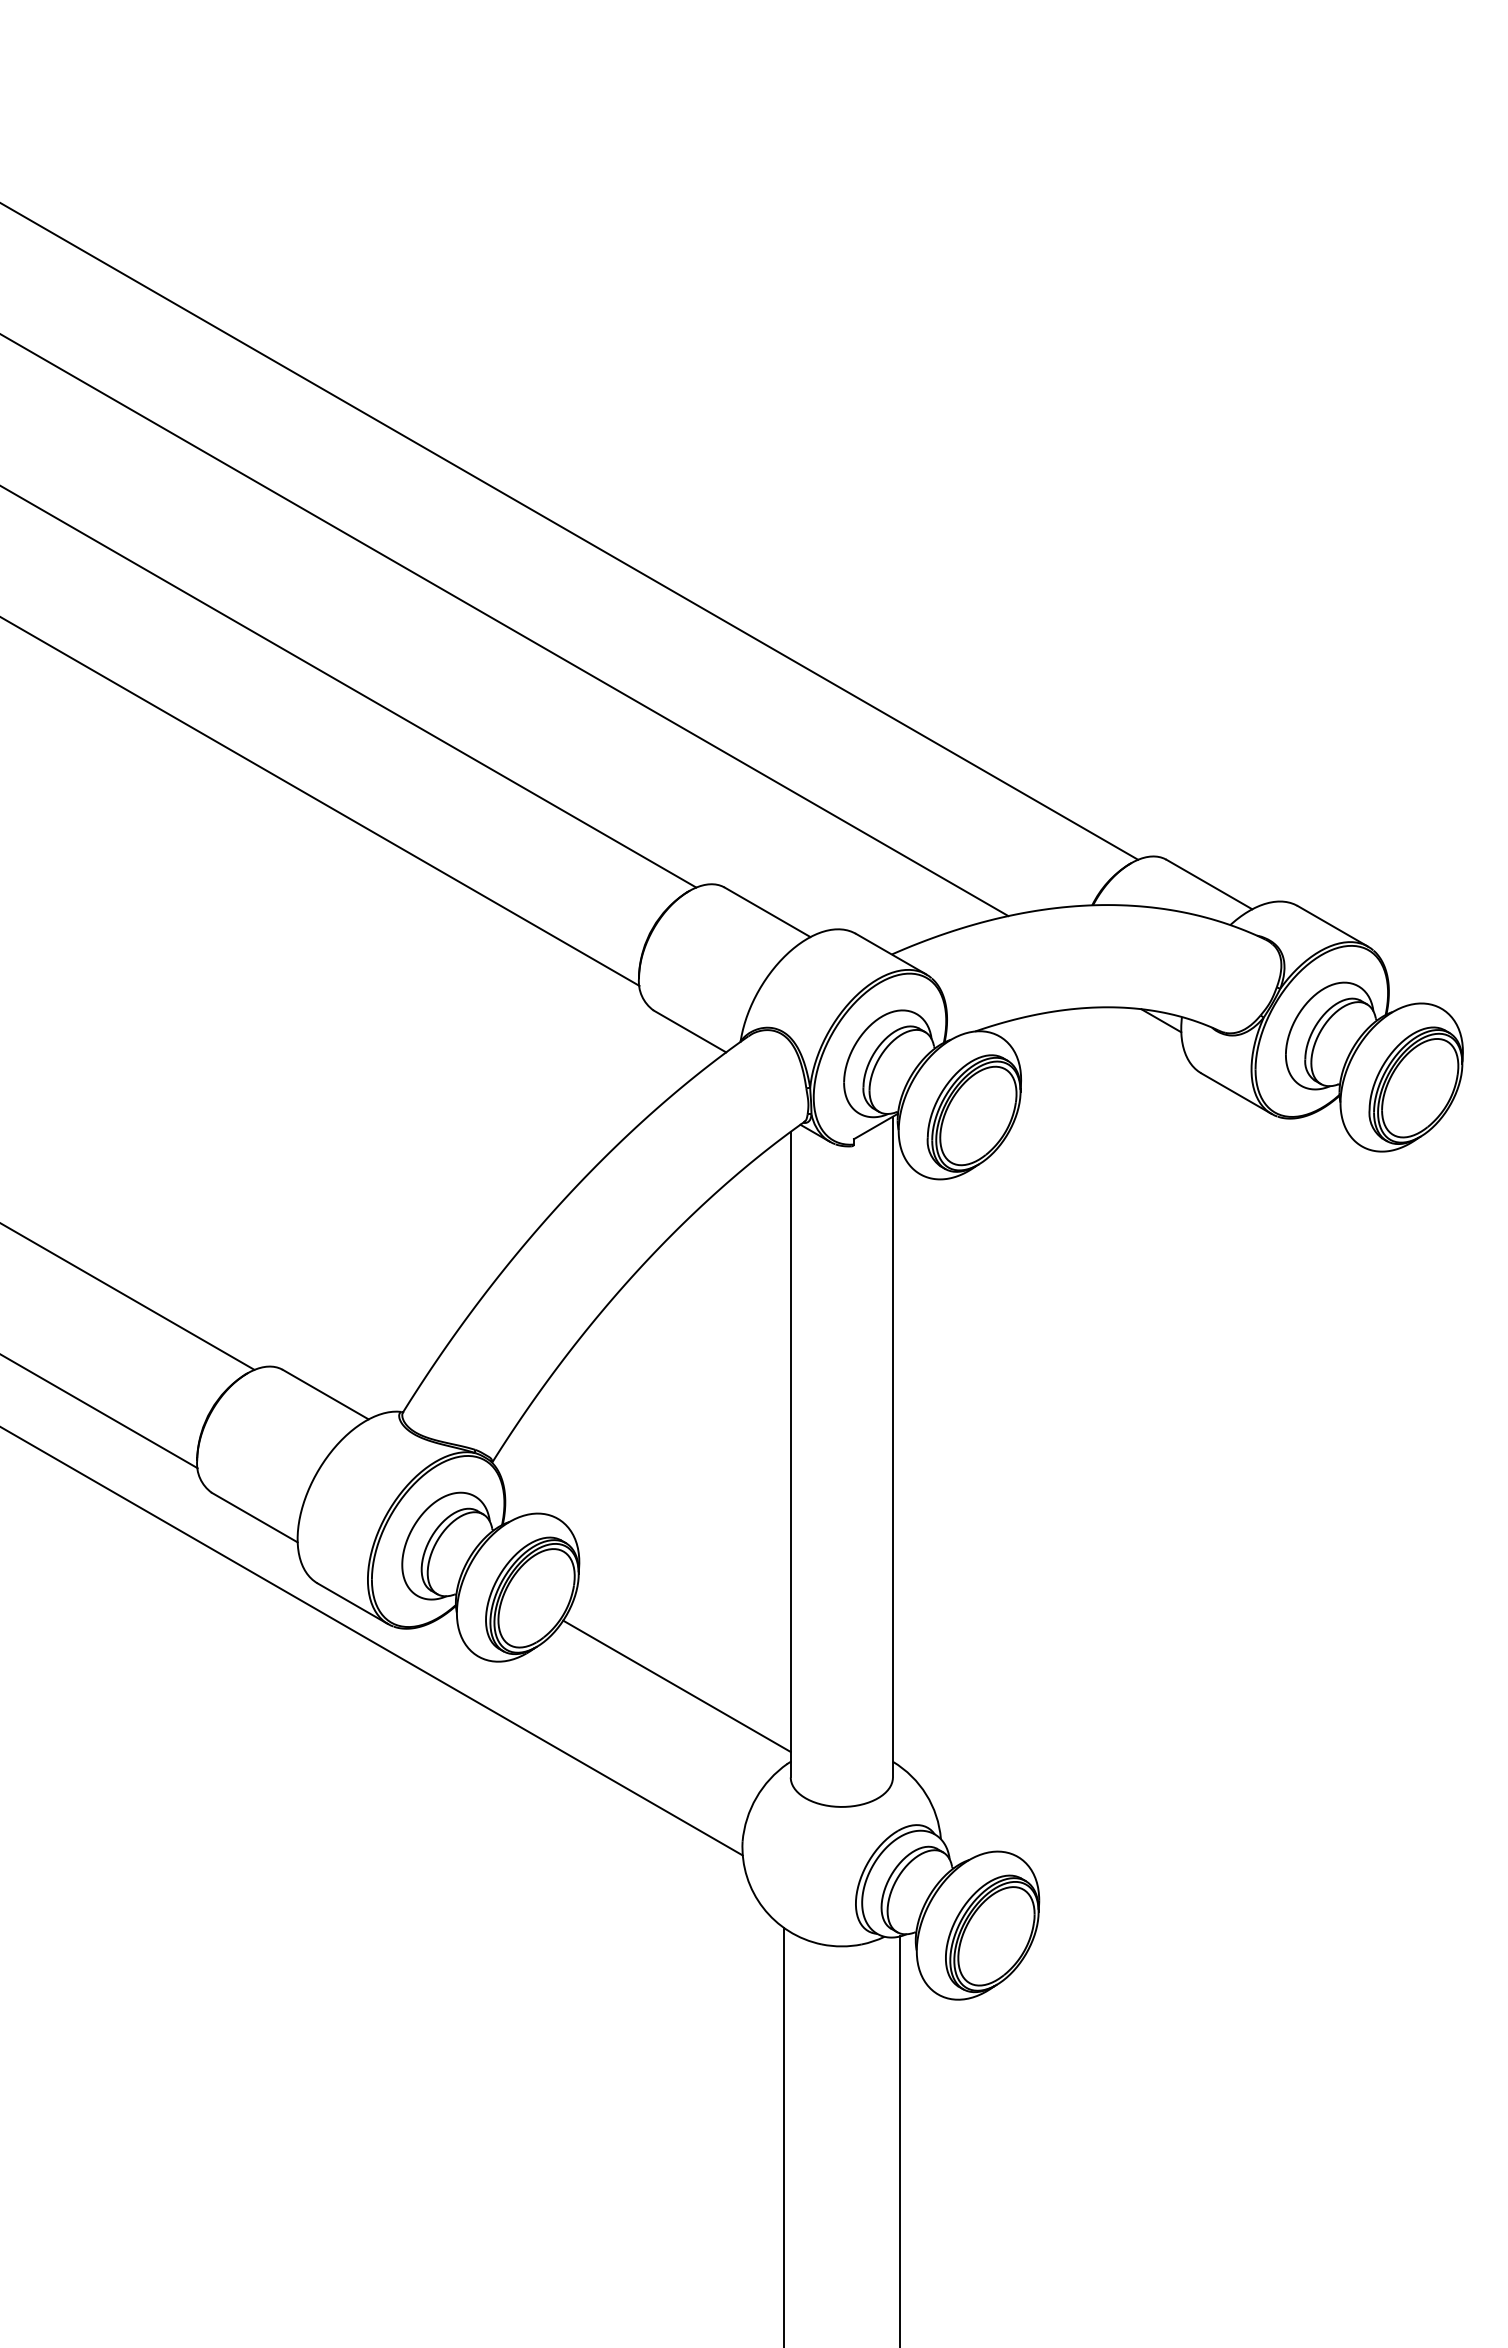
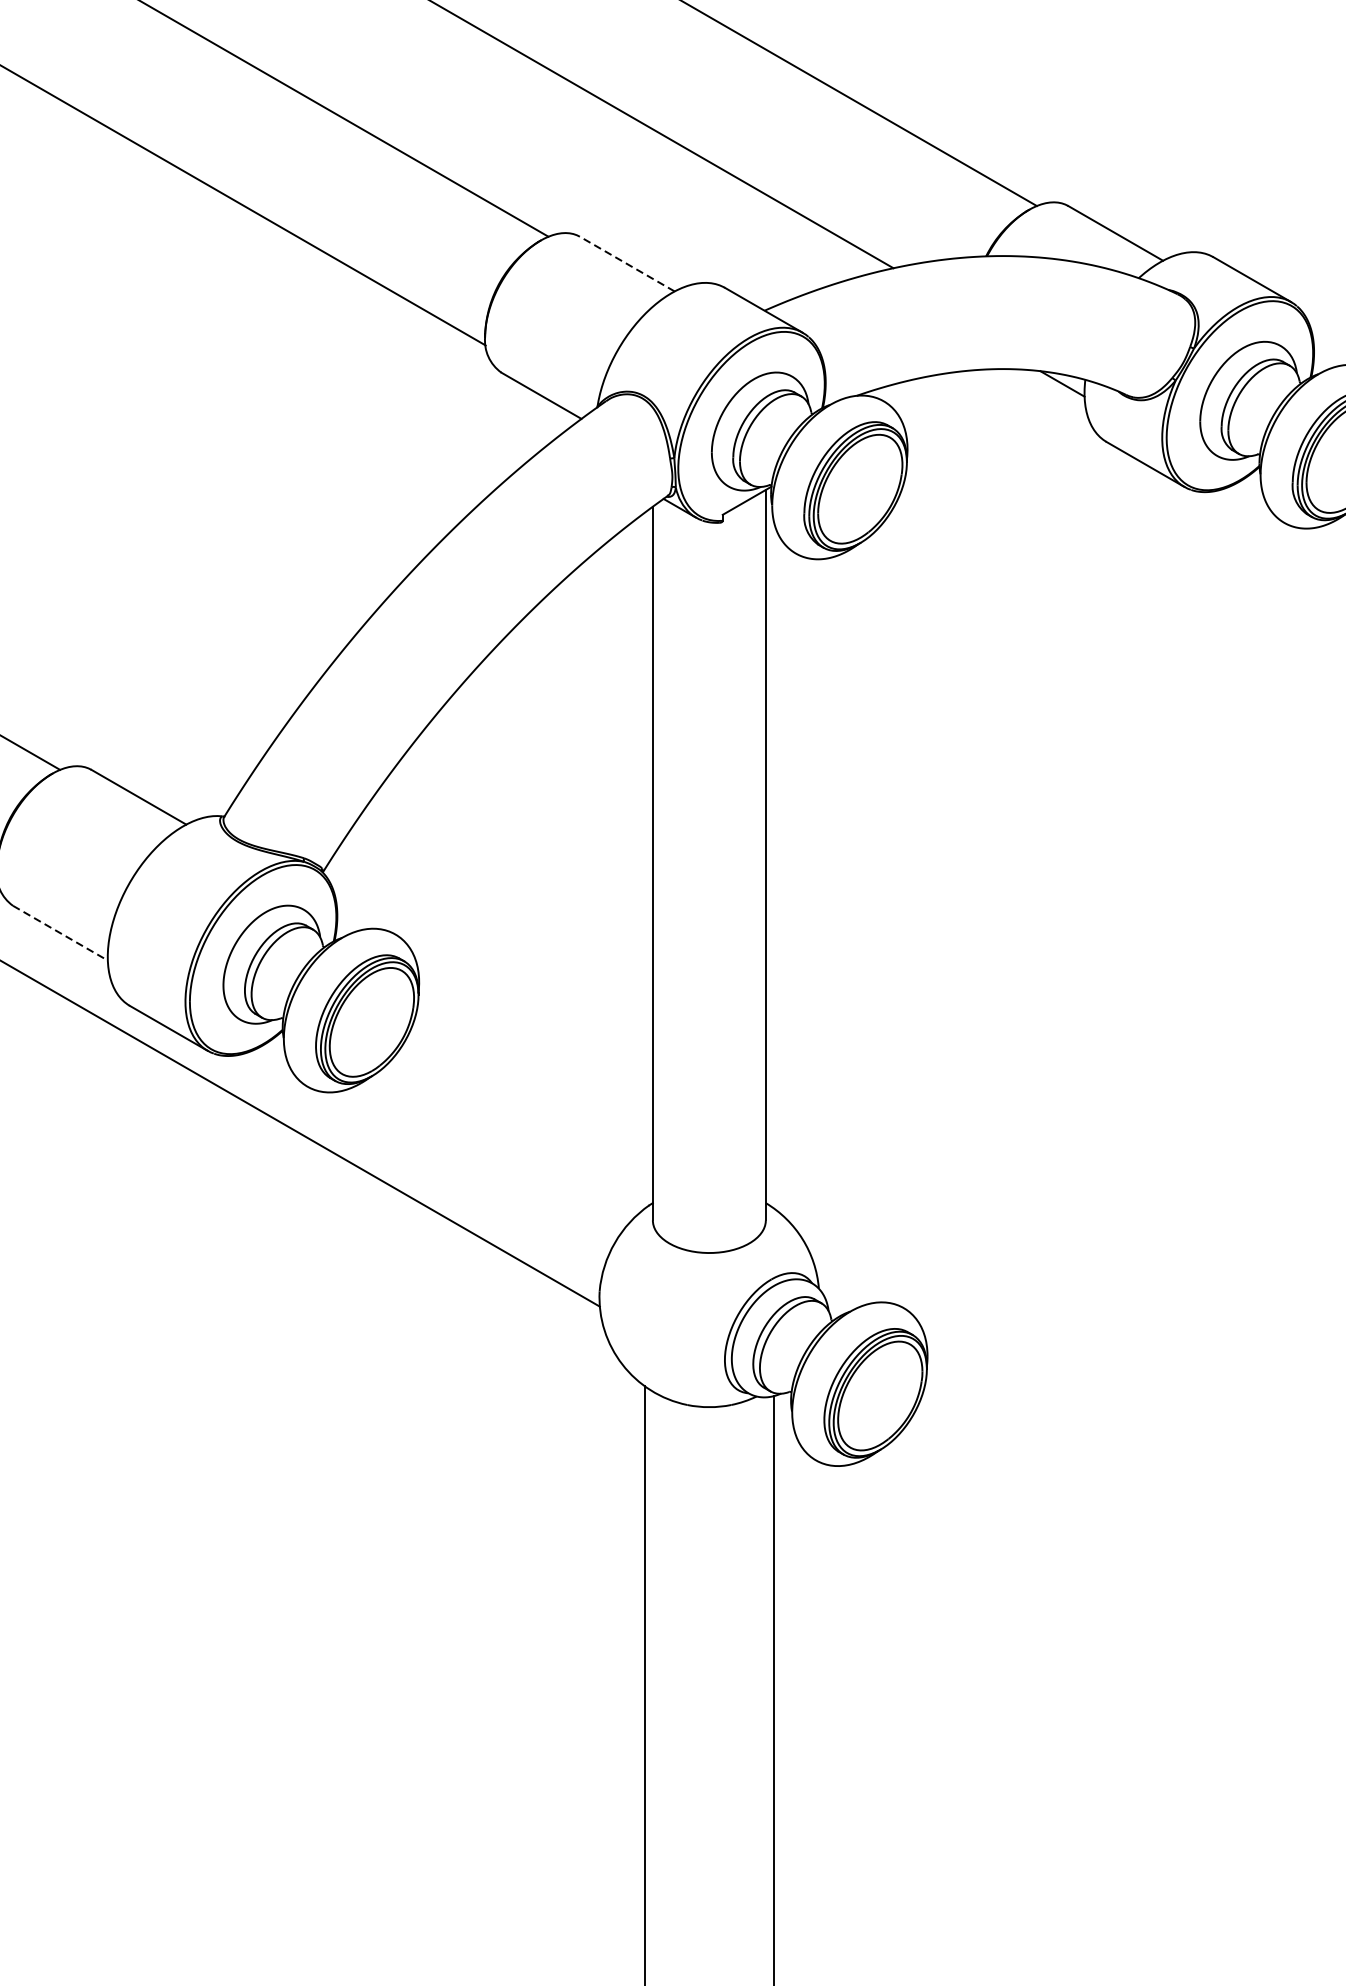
line: (767, 912) -> (627, 264), solid -> dashed
line: (254, 1517) -> (60, 933), solid -> dashed
line: (676, 1685) -> (526, 1118), removed

